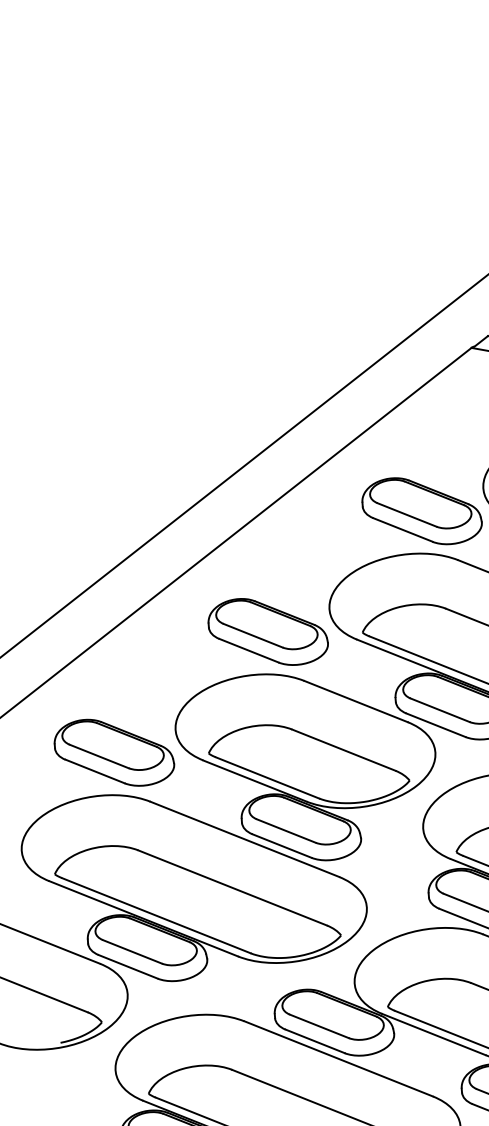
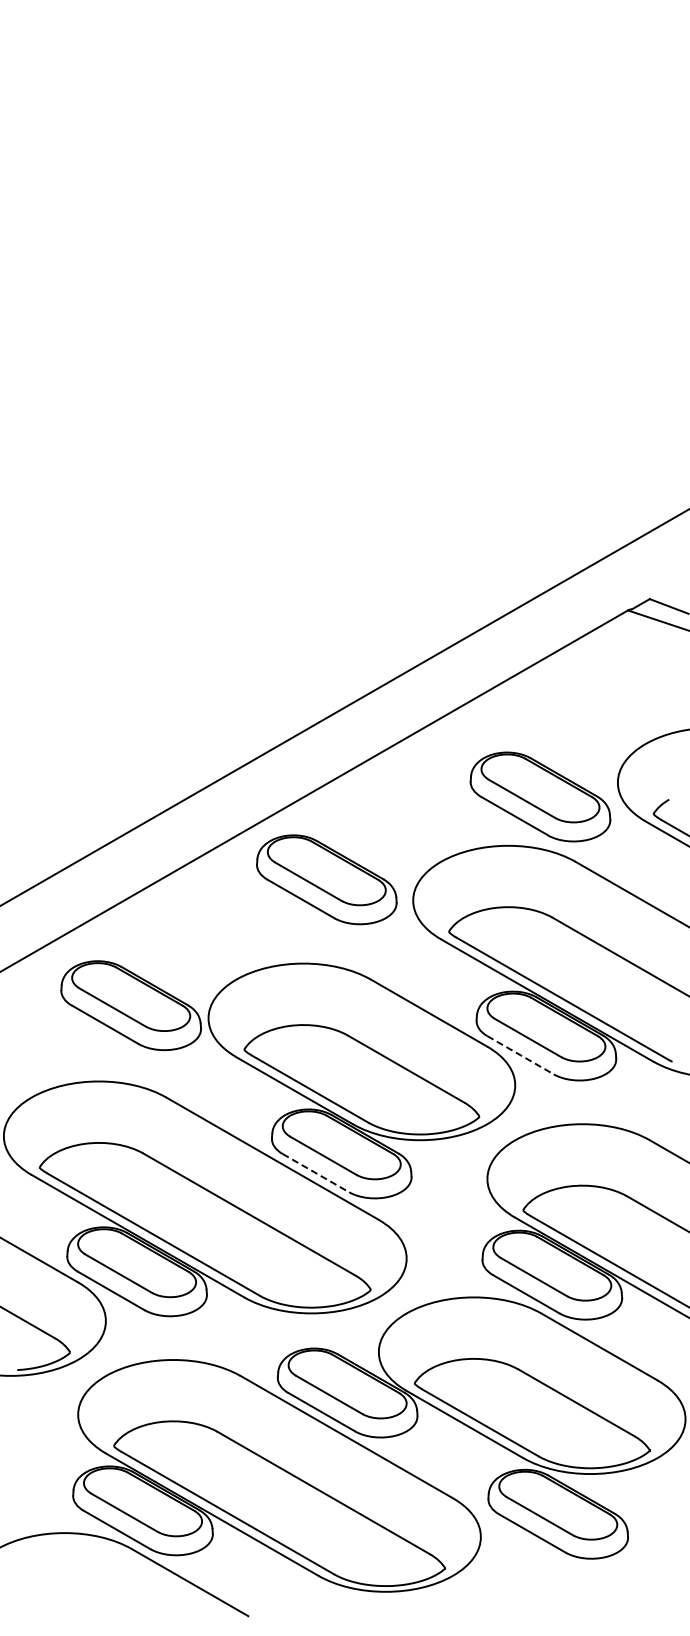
part: (267, 631) -> (326, 879), moved
line: (435, 725) -> (520, 1055), solid -> dashed
part: (113, 752) -> (130, 1005), moved
line: (282, 846) -> (316, 1173), solid -> dashed

